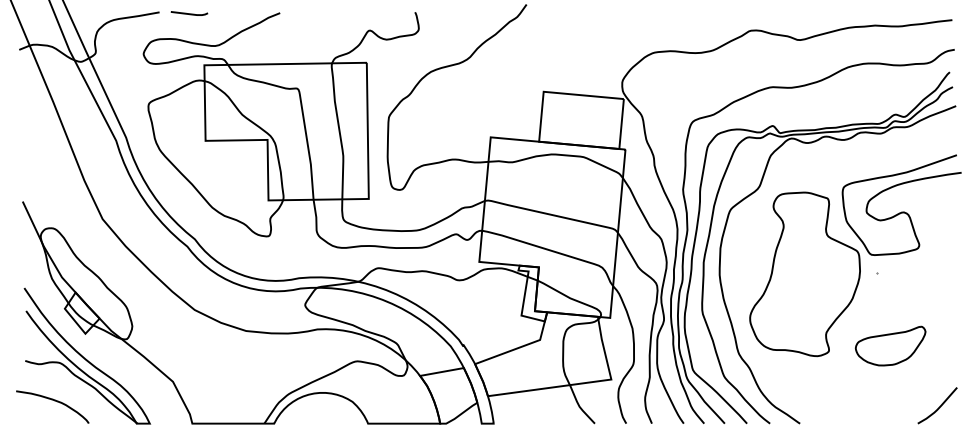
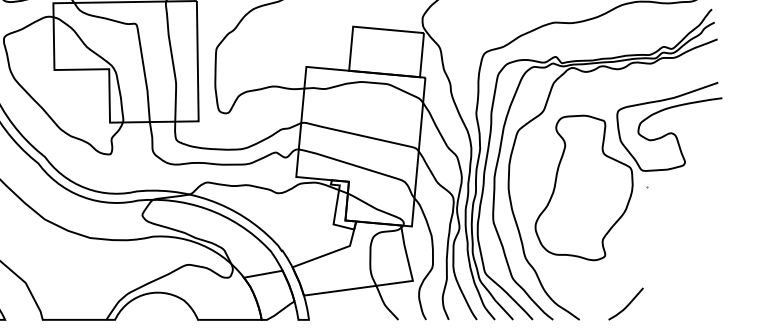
part: (890, 345) -> (659, 250), removed
curve: (939, 406) -> (627, 304), moved

